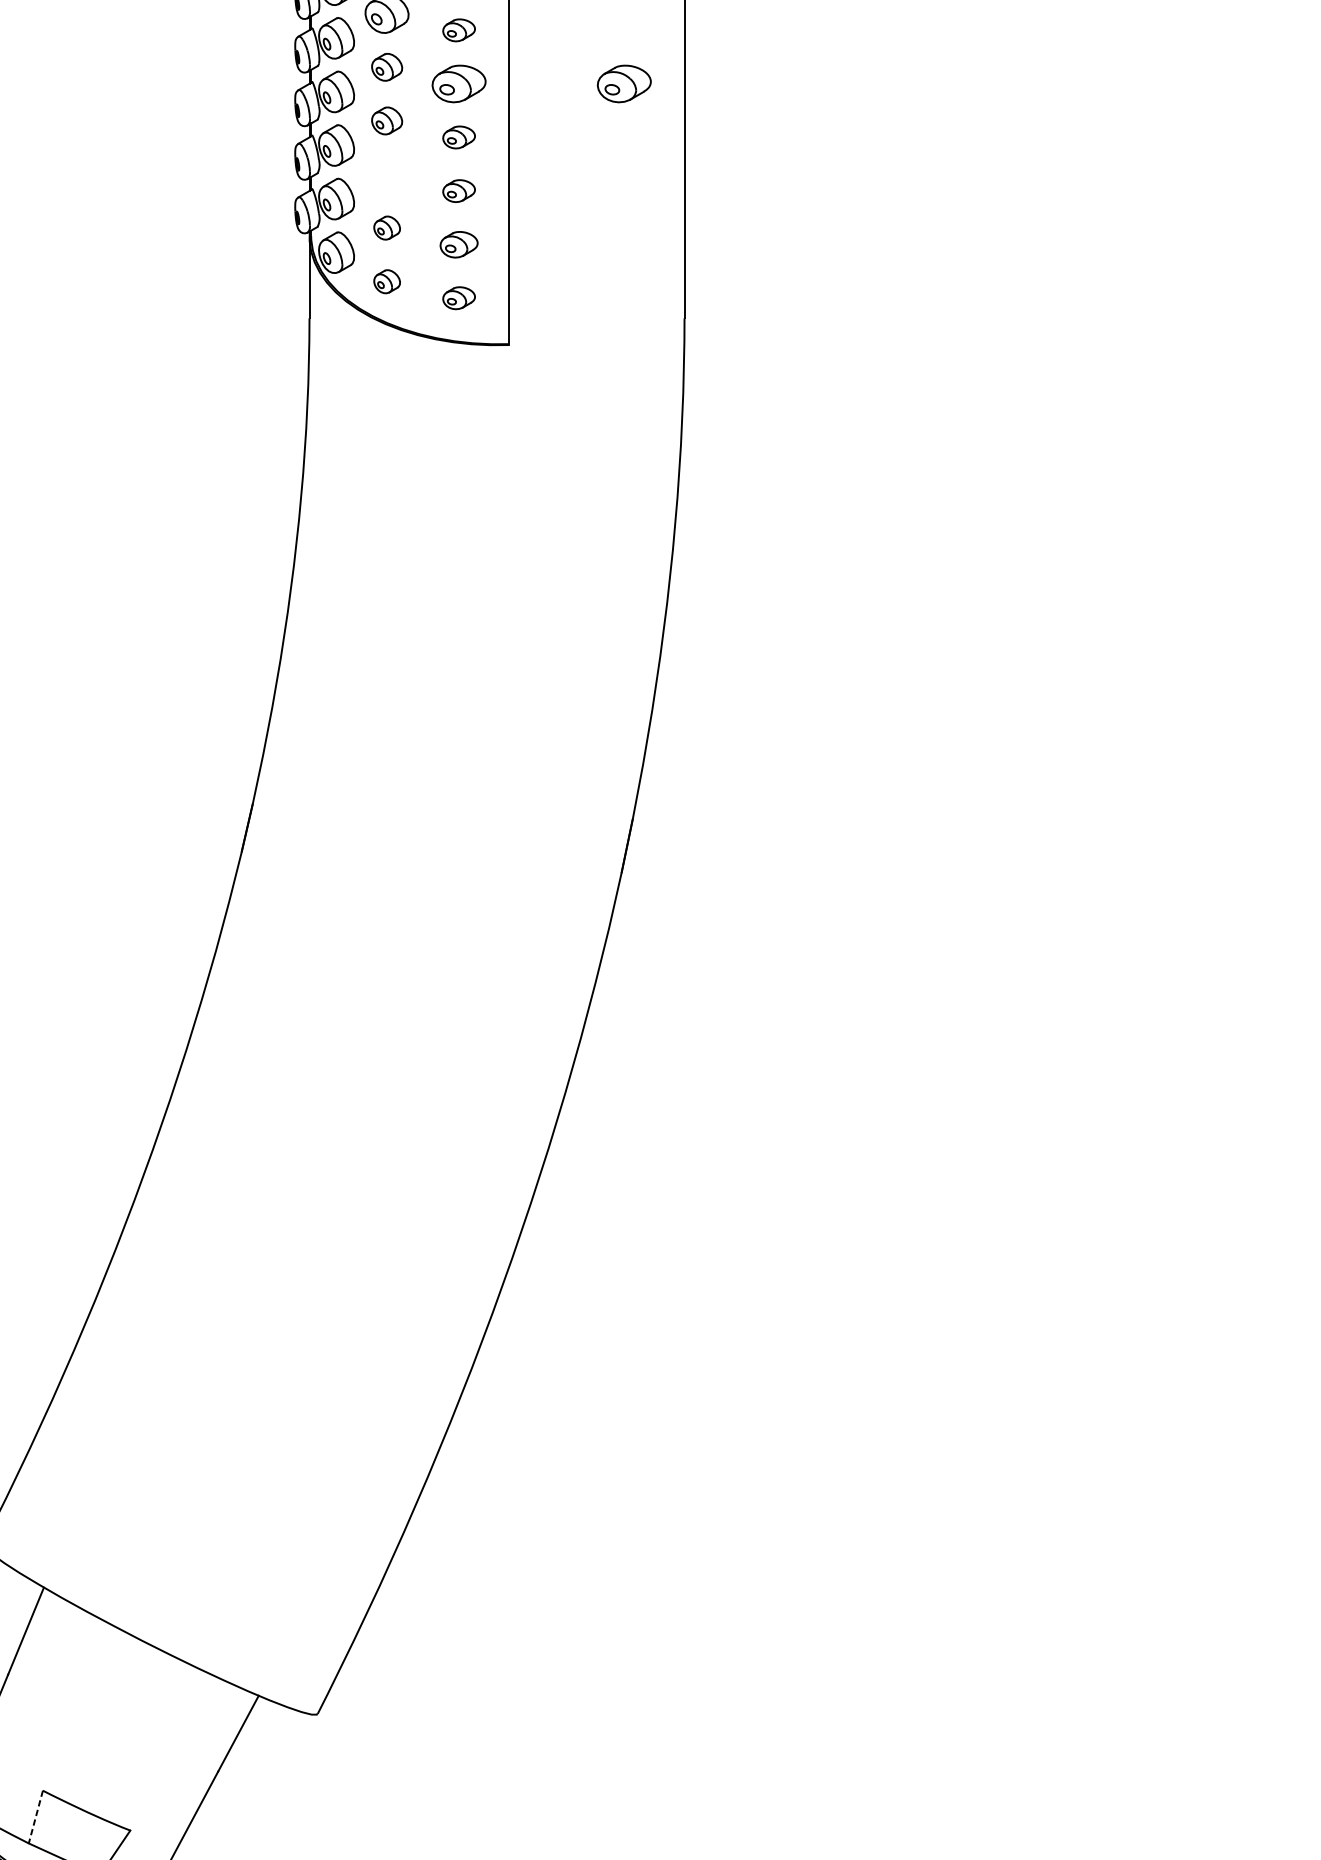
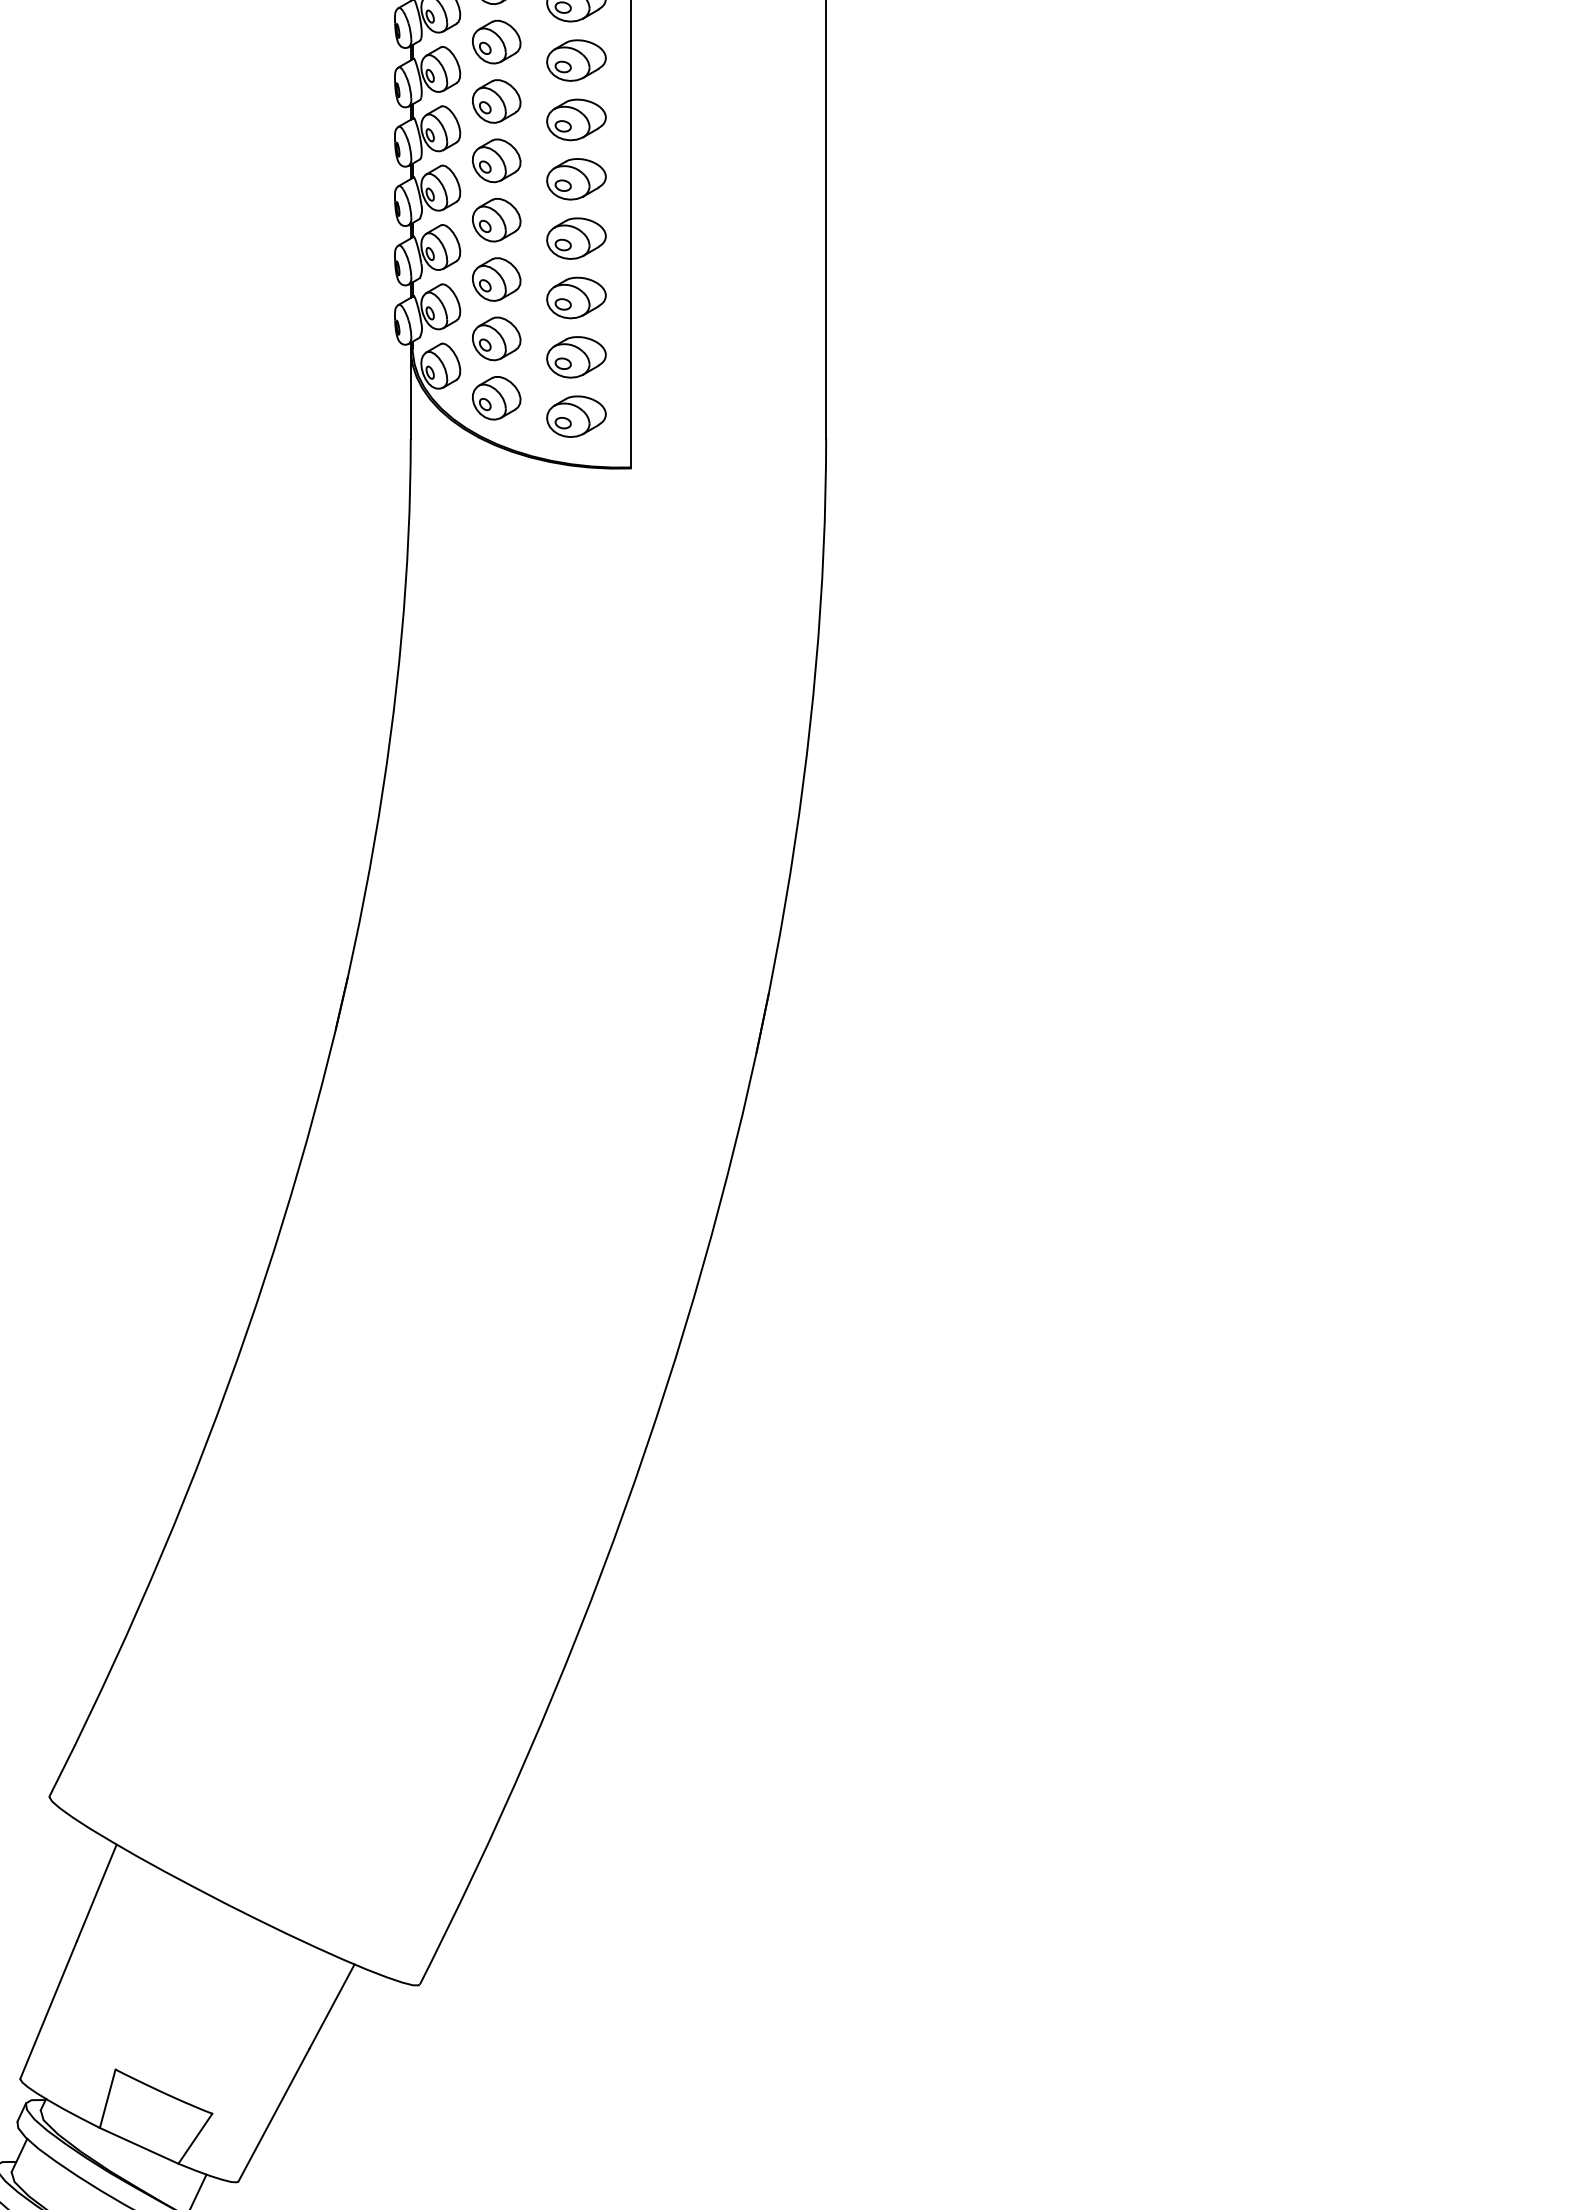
part: (459, 29) -> (576, 119), size x1.67
part: (386, 66) -> (496, 160), size x1.43
part: (624, 84) -> (759, 179), removed
part: (386, 121) -> (496, 220), size x1.43
part: (459, 137) -> (576, 238), size x1.67
part: (386, 174) -> (496, 279), added
part: (459, 190) -> (576, 297), size x1.67
part: (386, 227) -> (496, 338), size x1.67
part: (459, 244) -> (576, 357), size x1.43
part: (386, 281) -> (496, 398), size x1.67
part: (459, 298) -> (576, 416), size x1.67
line: (35, 1817) -> (107, 2099), dashed -> solid

